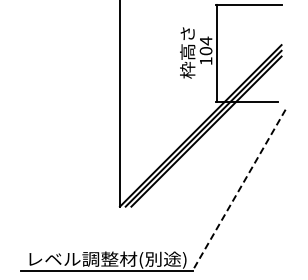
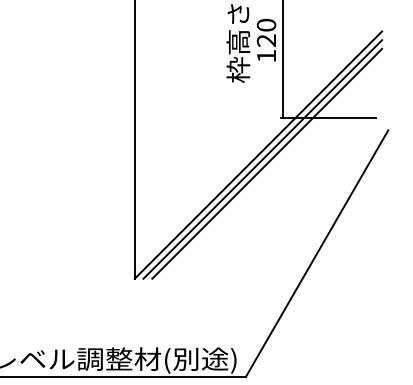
text: (205, 45) -> (265, 32), 104 -> 120
line: (239, 190) -> (317, 253), dashed -> solid

